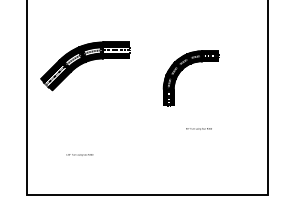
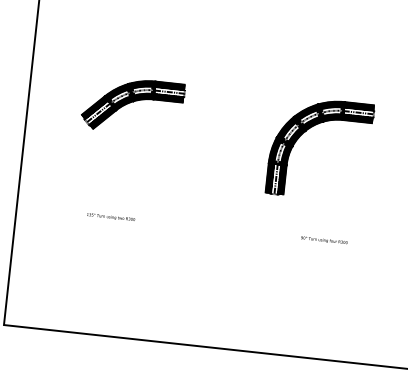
part: (84, 65) -> (131, 104), size x0.62
text: (79, 154) -> (110, 216), moved

